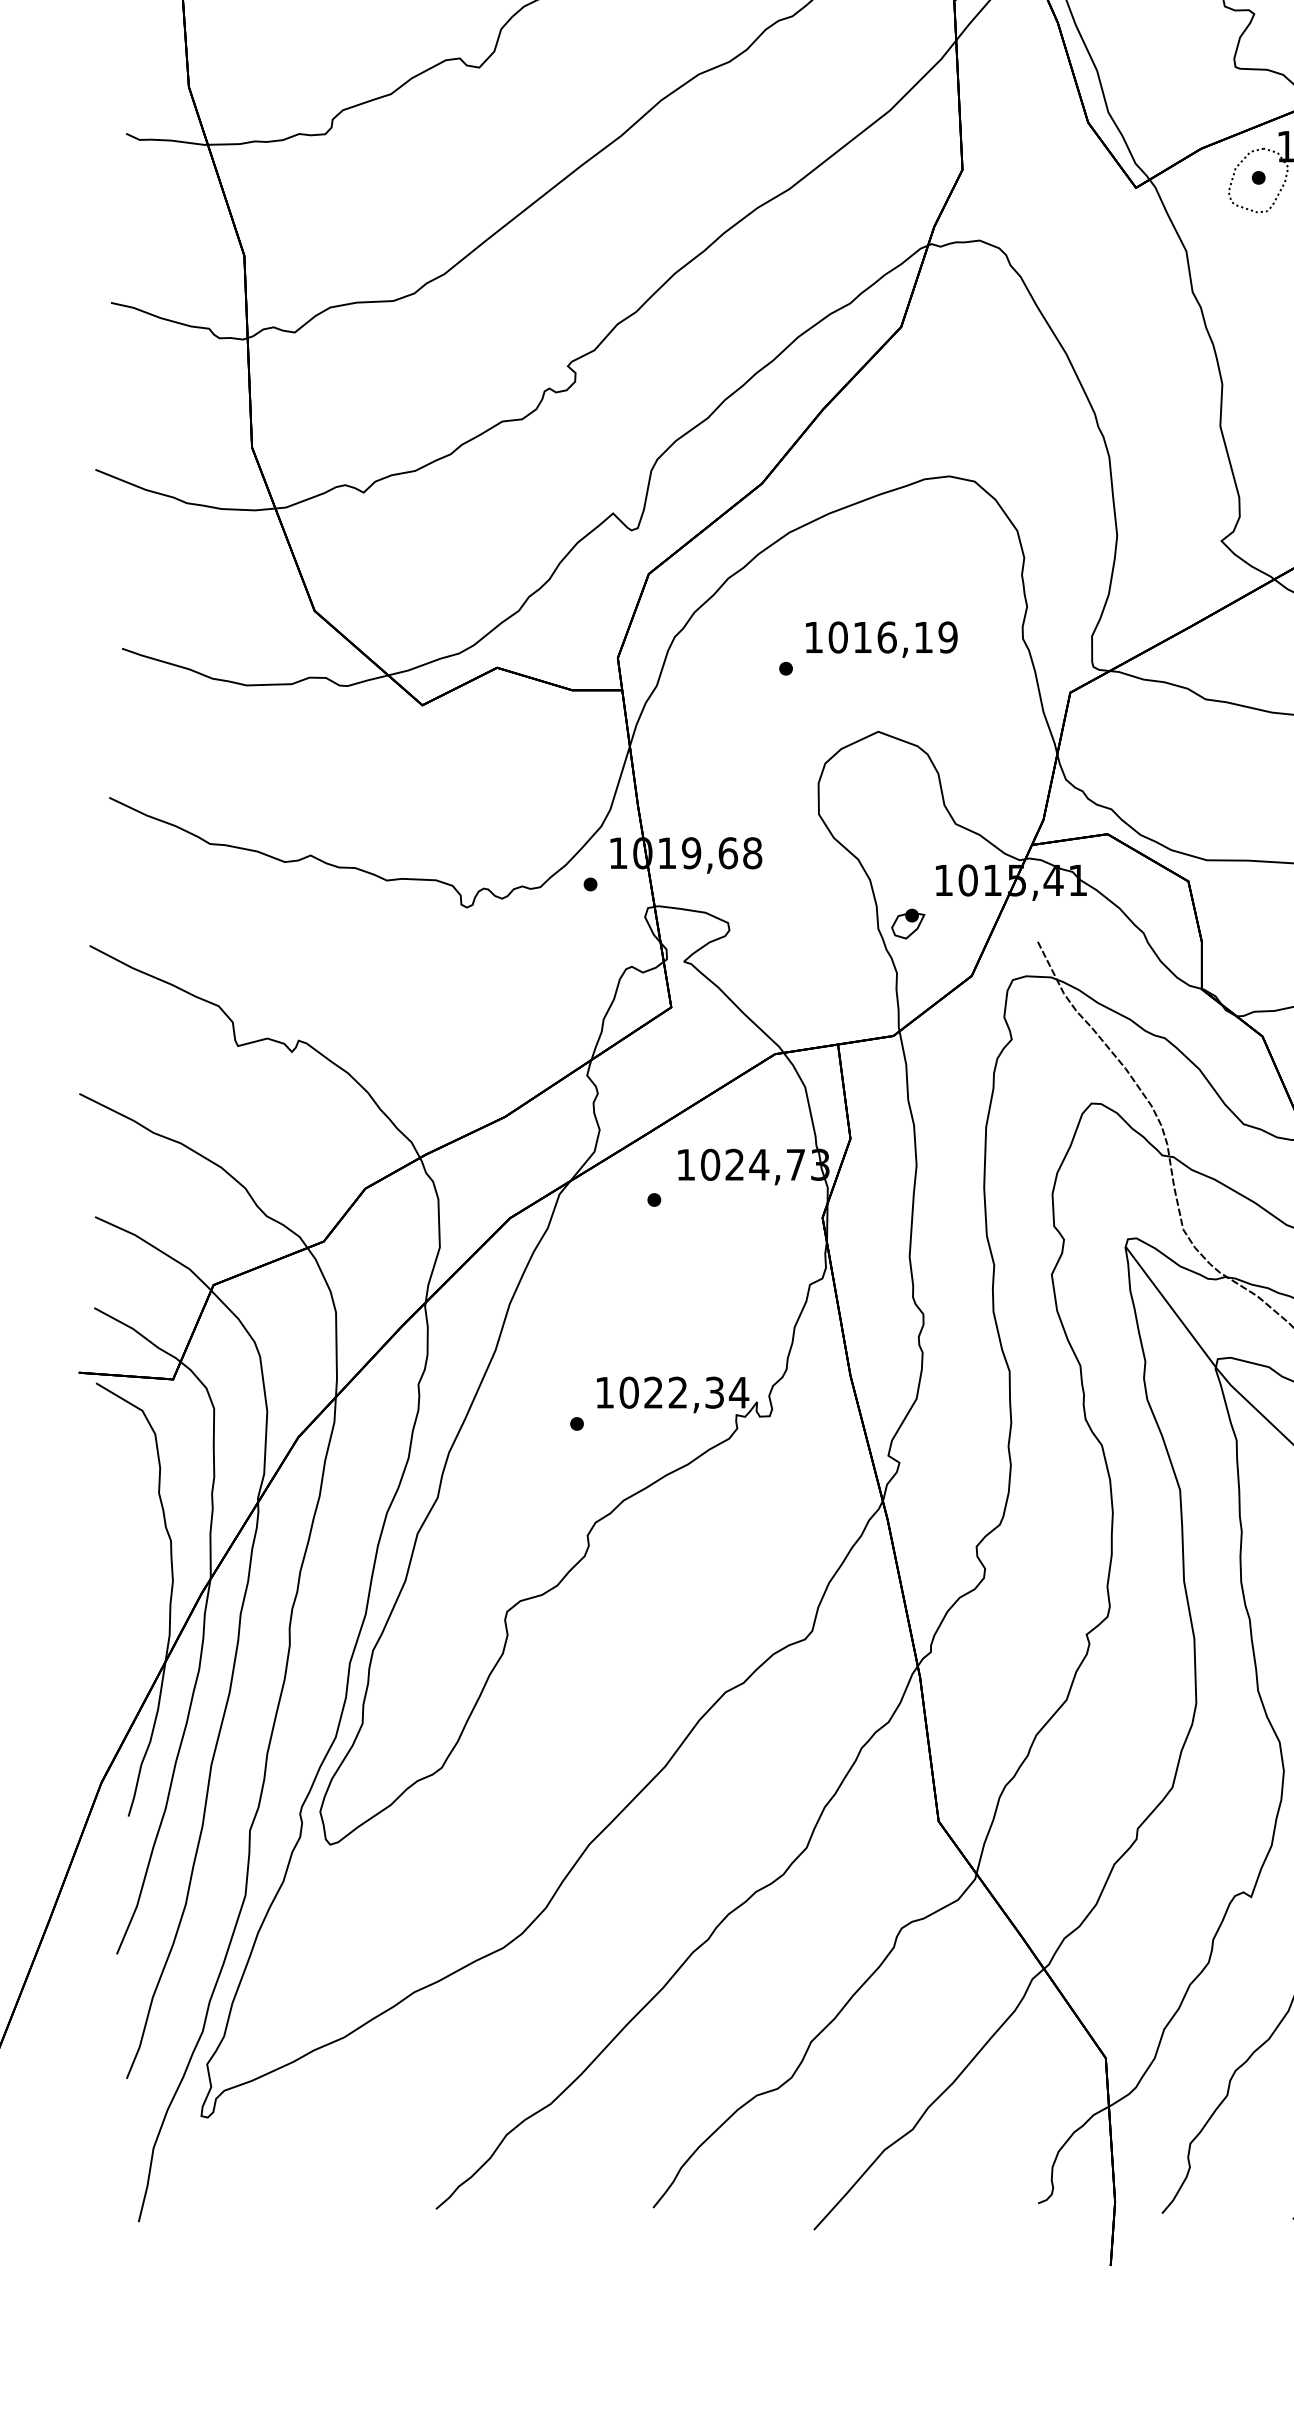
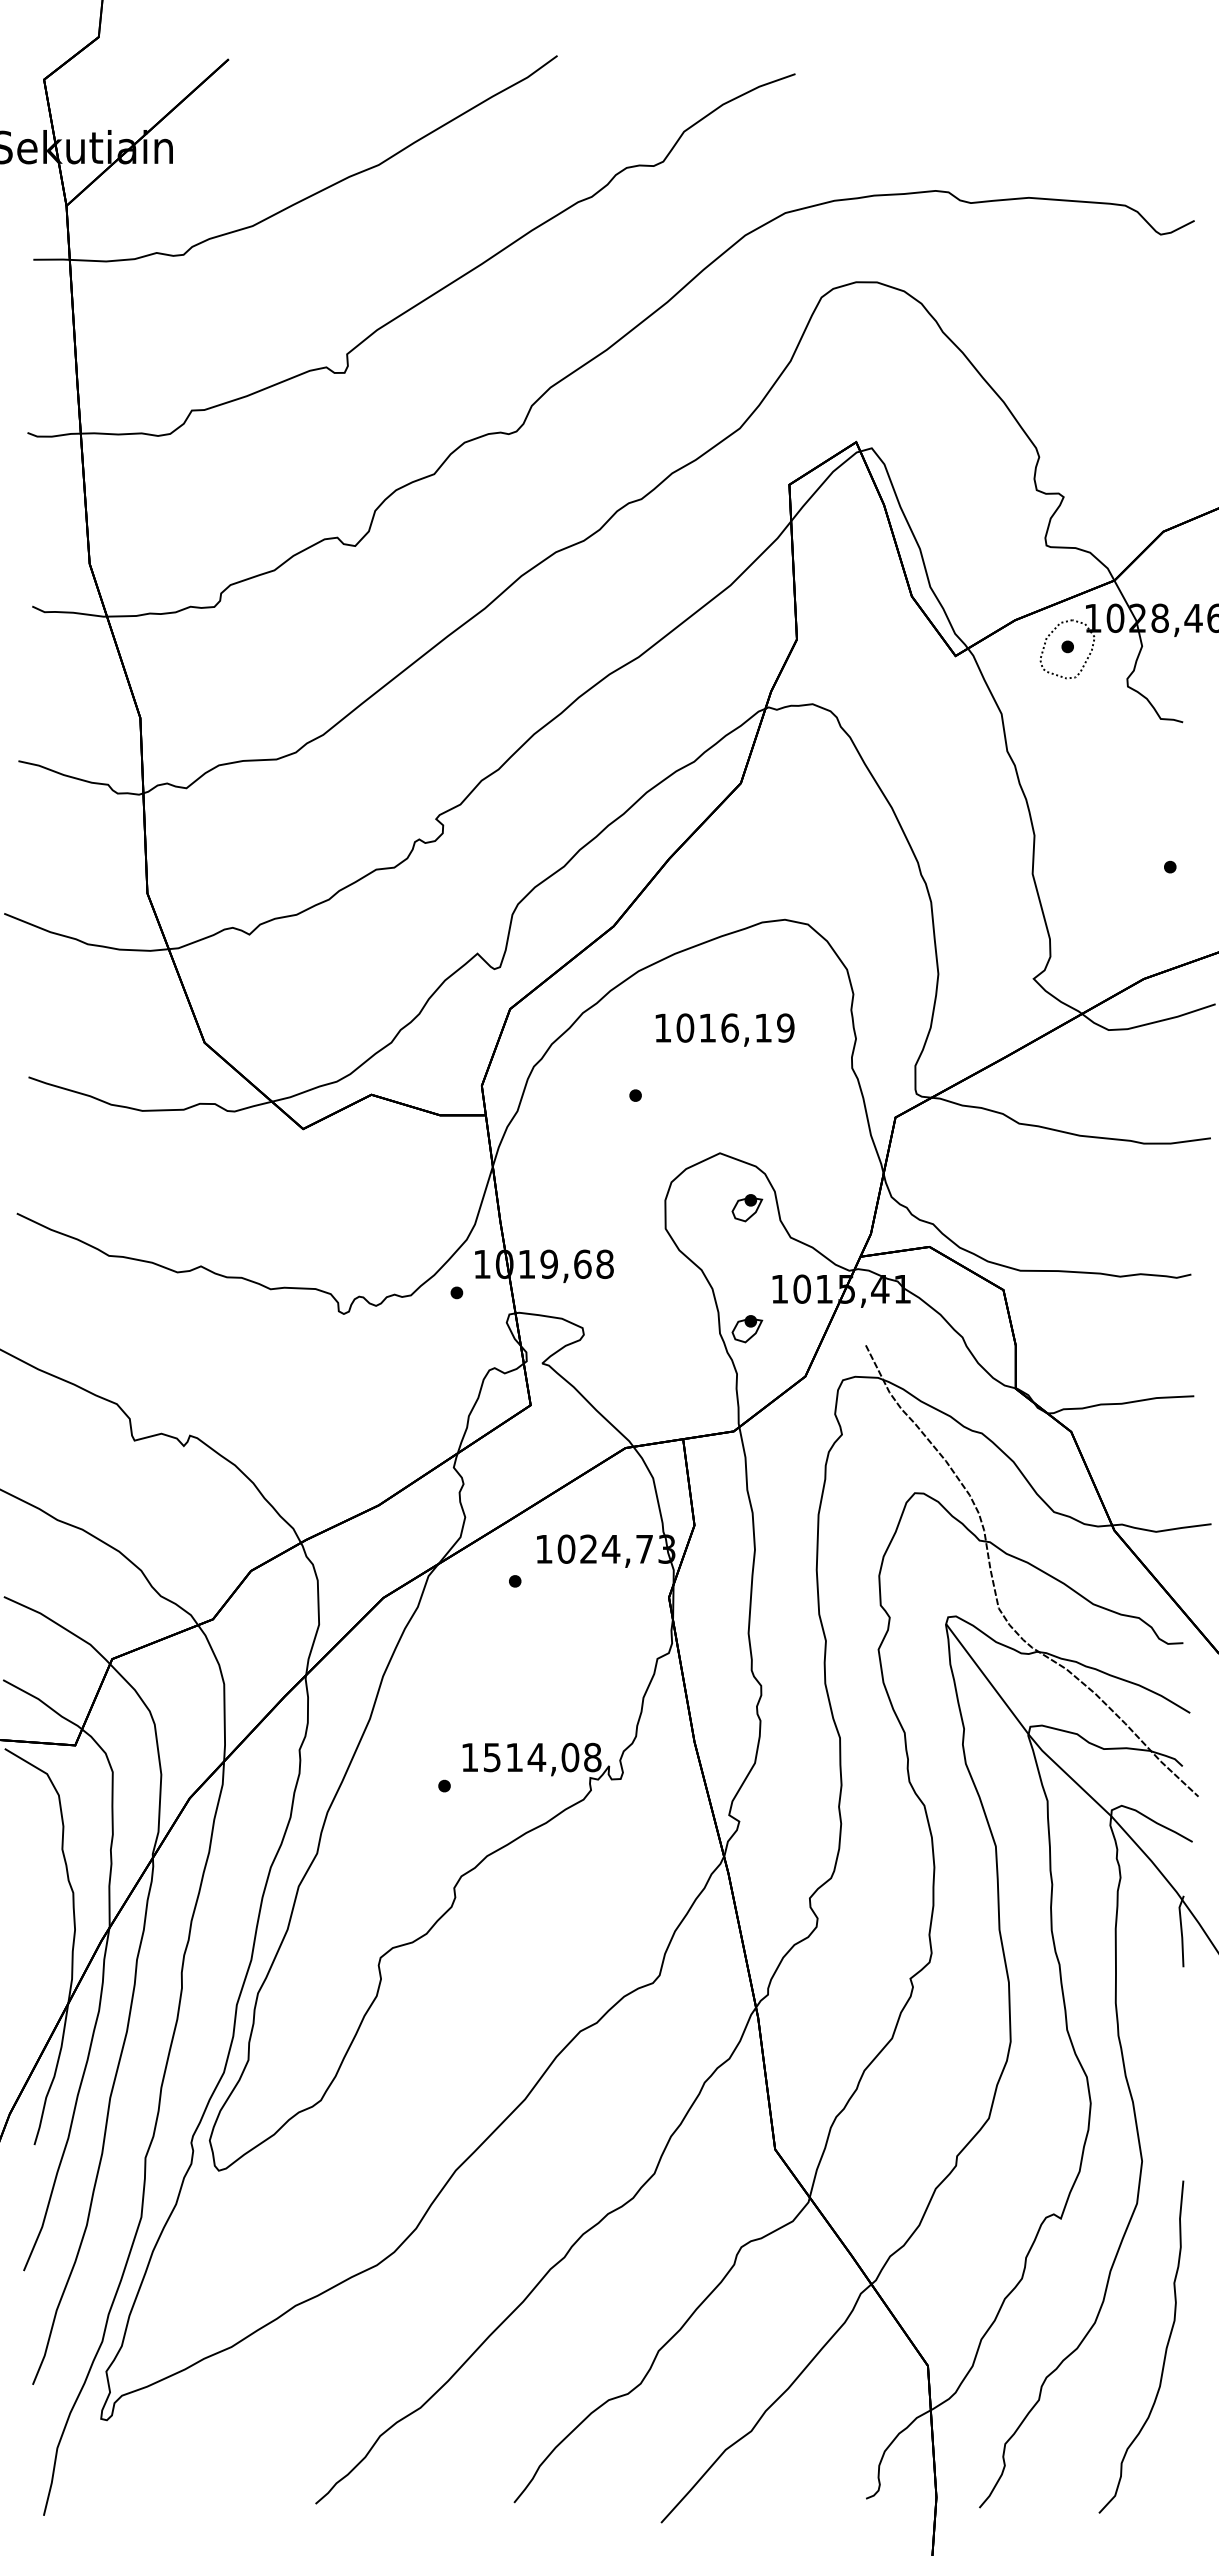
text: (881, 639) -> (724, 1029), moved
part: (908, 792) -> (747, 1208), added
text: (684, 1392) -> (542, 1757), 1022,34 -> 1514,08

